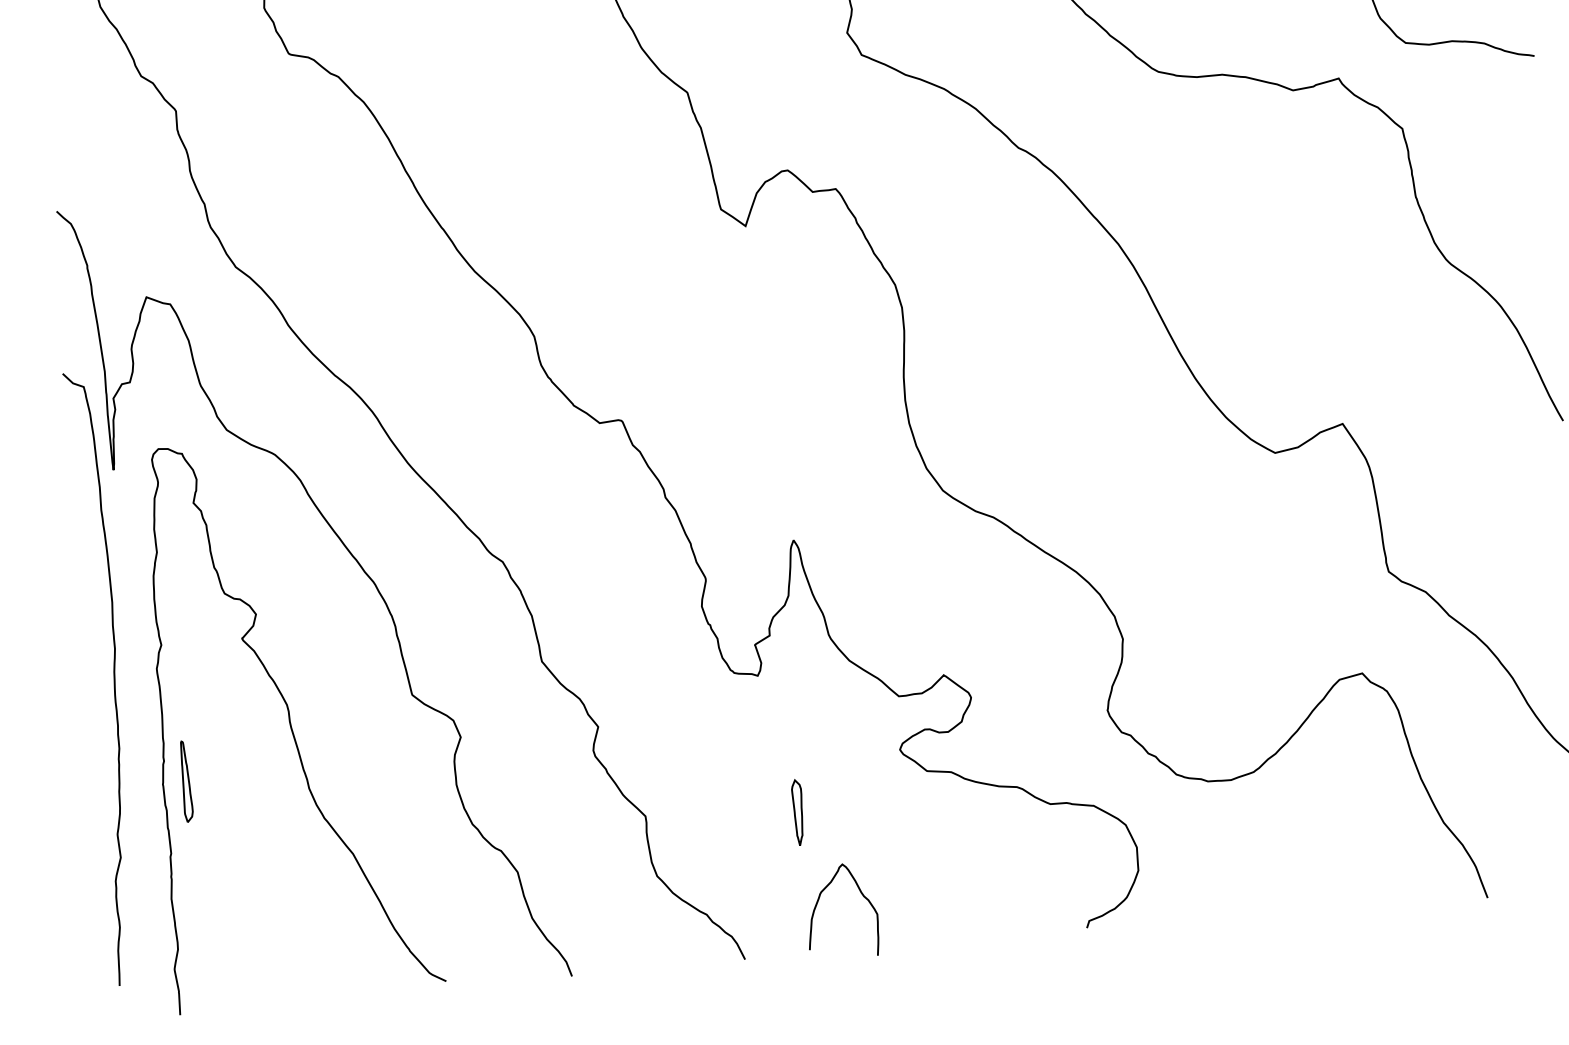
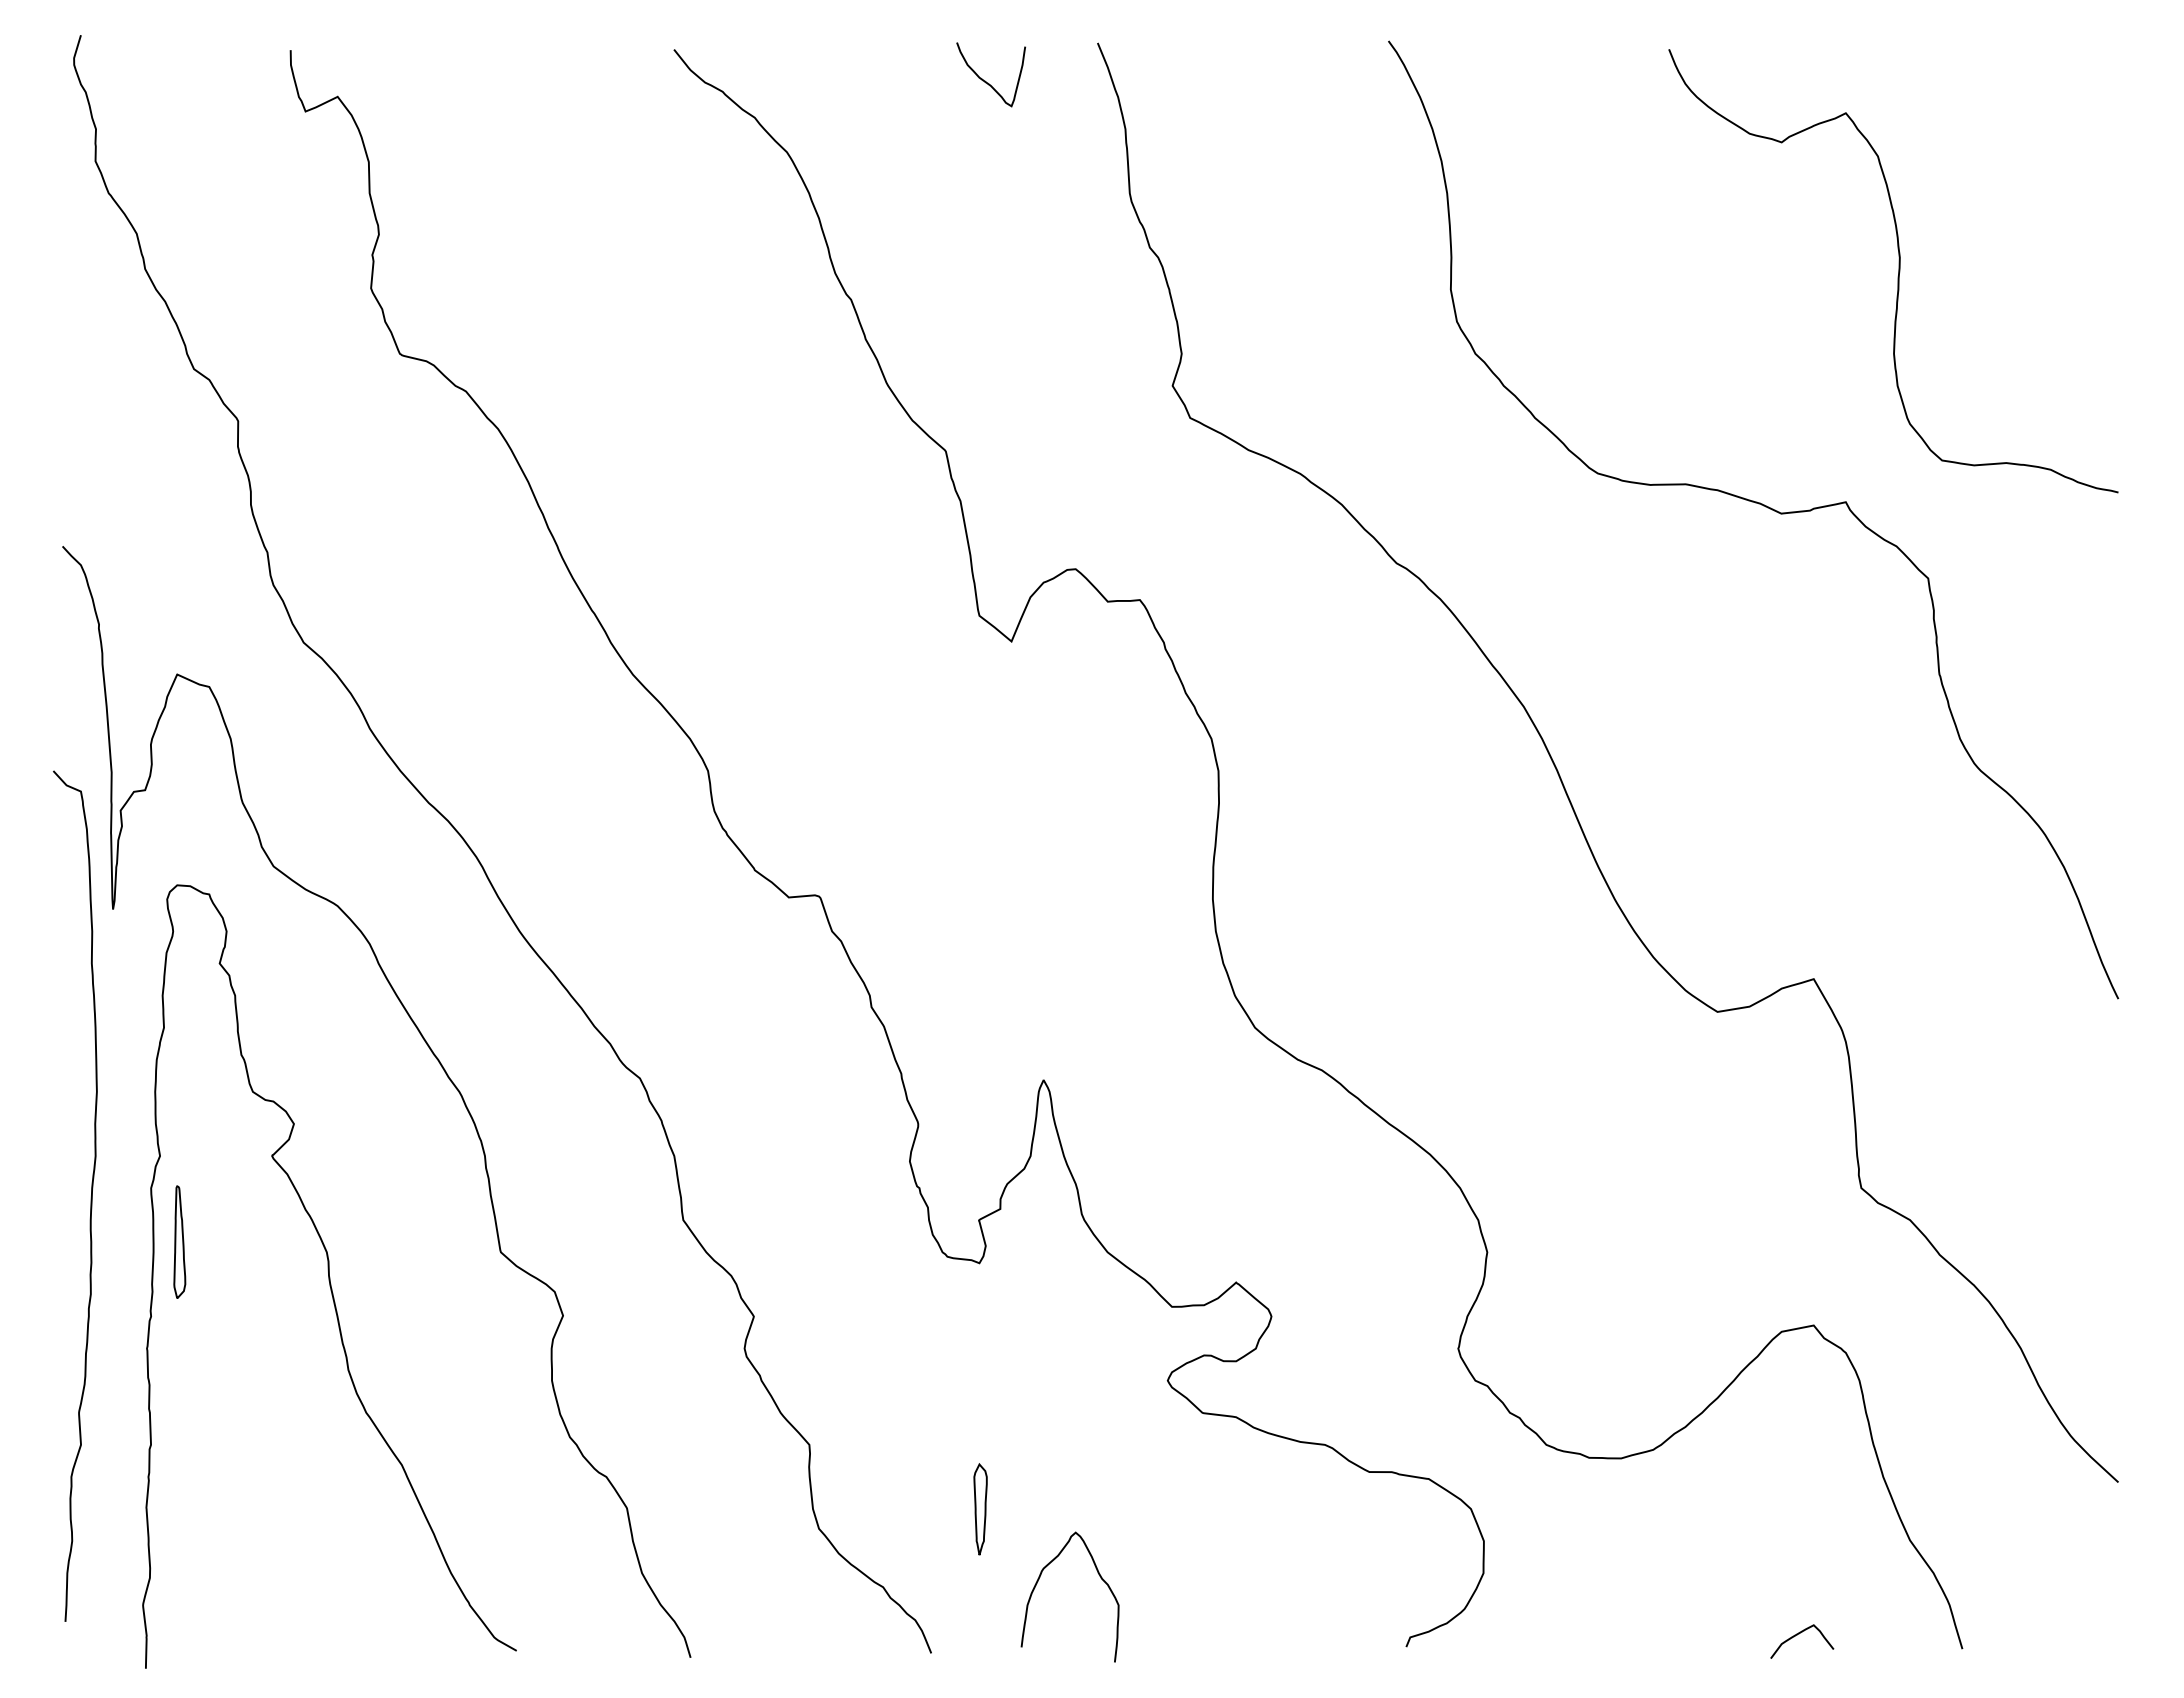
part: (186, 781) -> (179, 1241), moved
part: (798, 812) -> (980, 1509), moved
curve: (1369, 896) -> (1799, 1634), added

